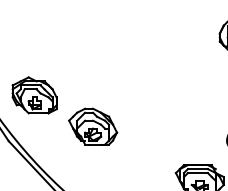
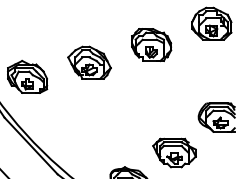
part: (173, 60) -> (151, 45), added
part: (93, 126) -> (89, 62), moved

